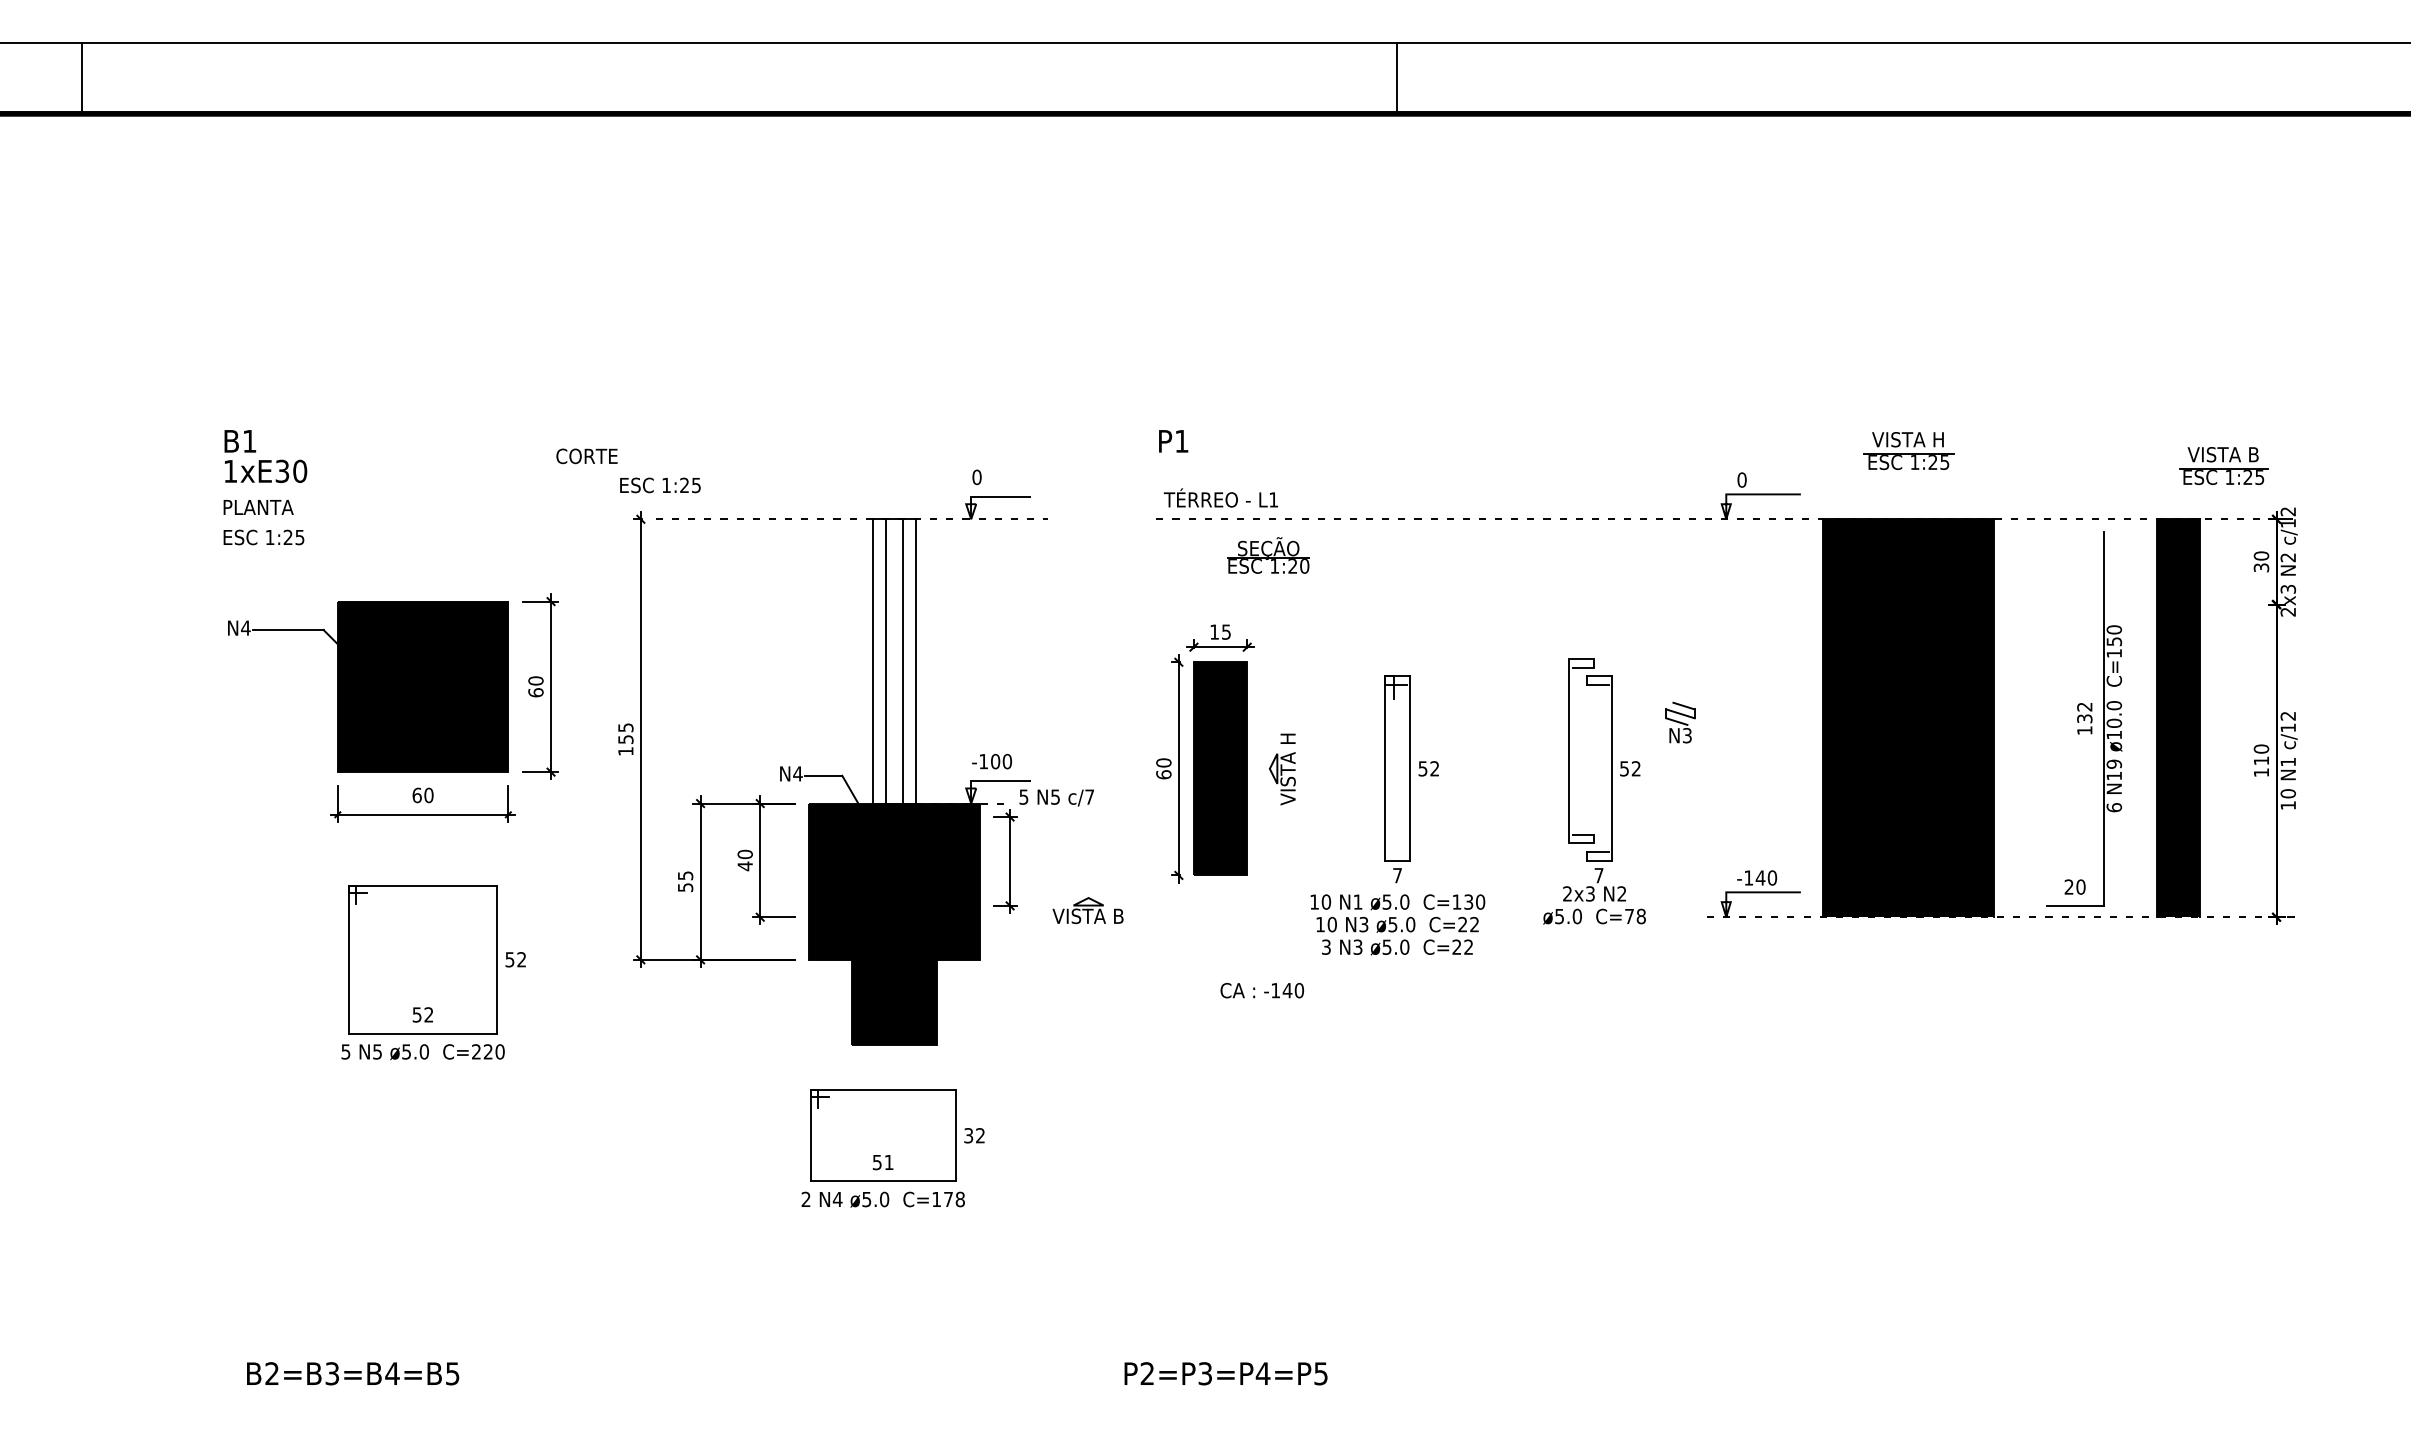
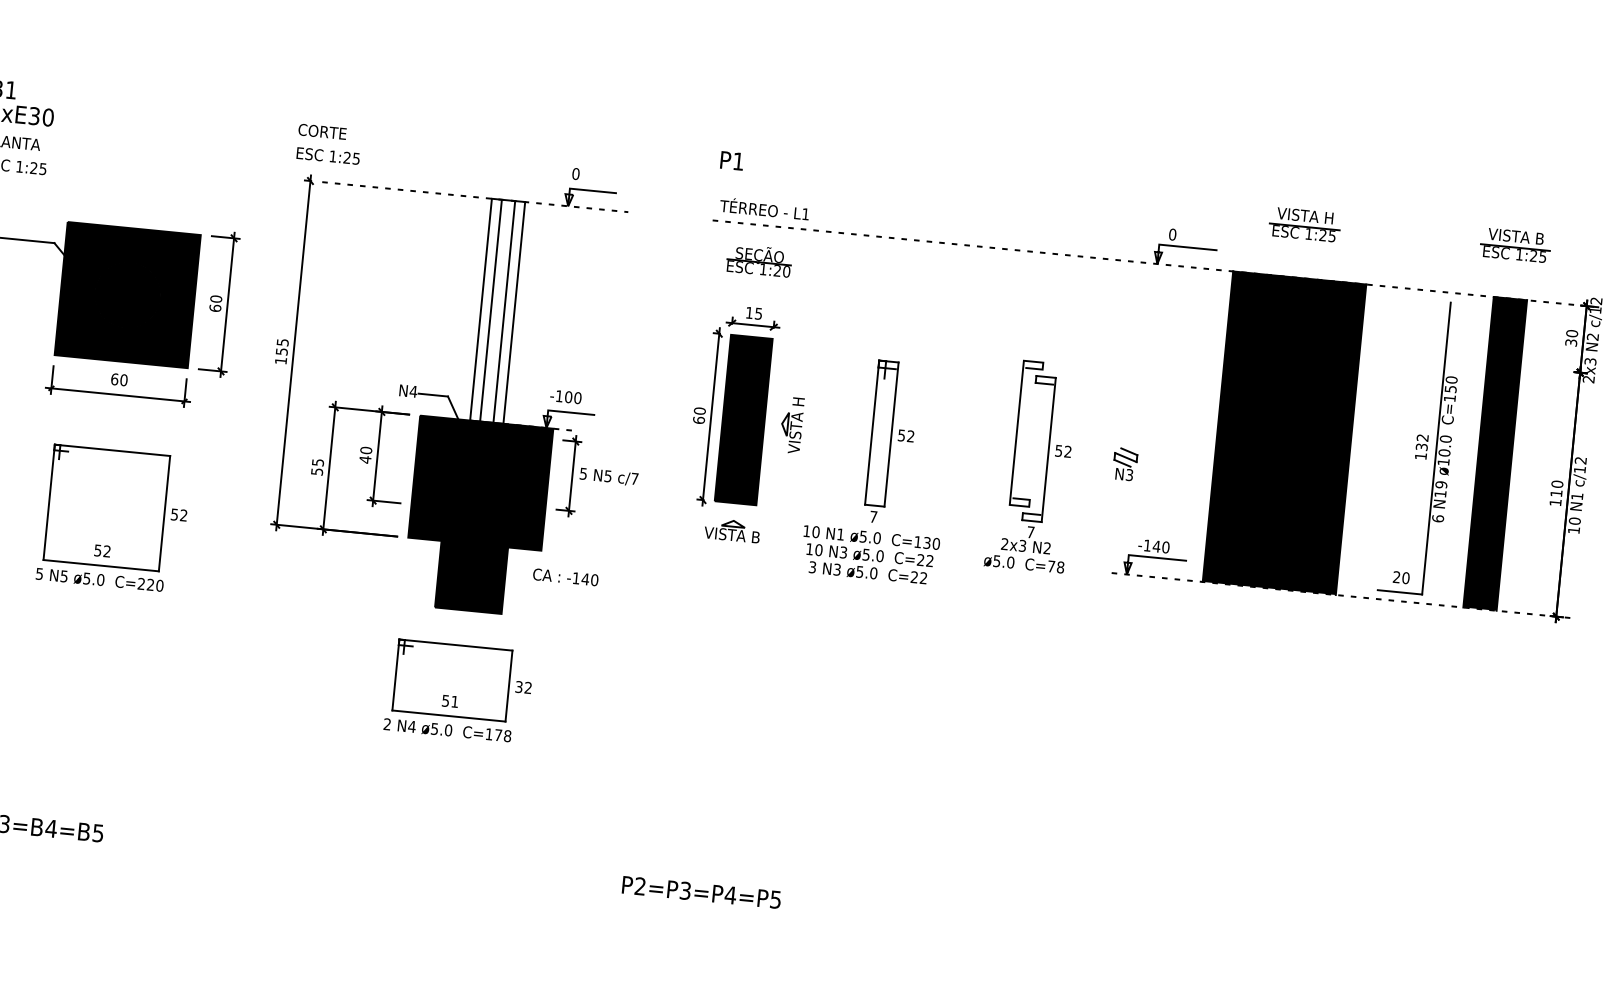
text: (586, 456) -> (322, 131), moved
part: (2223, 465) -> (1515, 244), moved
part: (1268, 555) -> (759, 260), moved
part: (1680, 722) -> (1125, 464), moved
text: (1056, 797) -> (608, 476), moved
part: (1087, 910) -> (732, 530), moved
text: (1261, 990) -> (565, 577), moved

